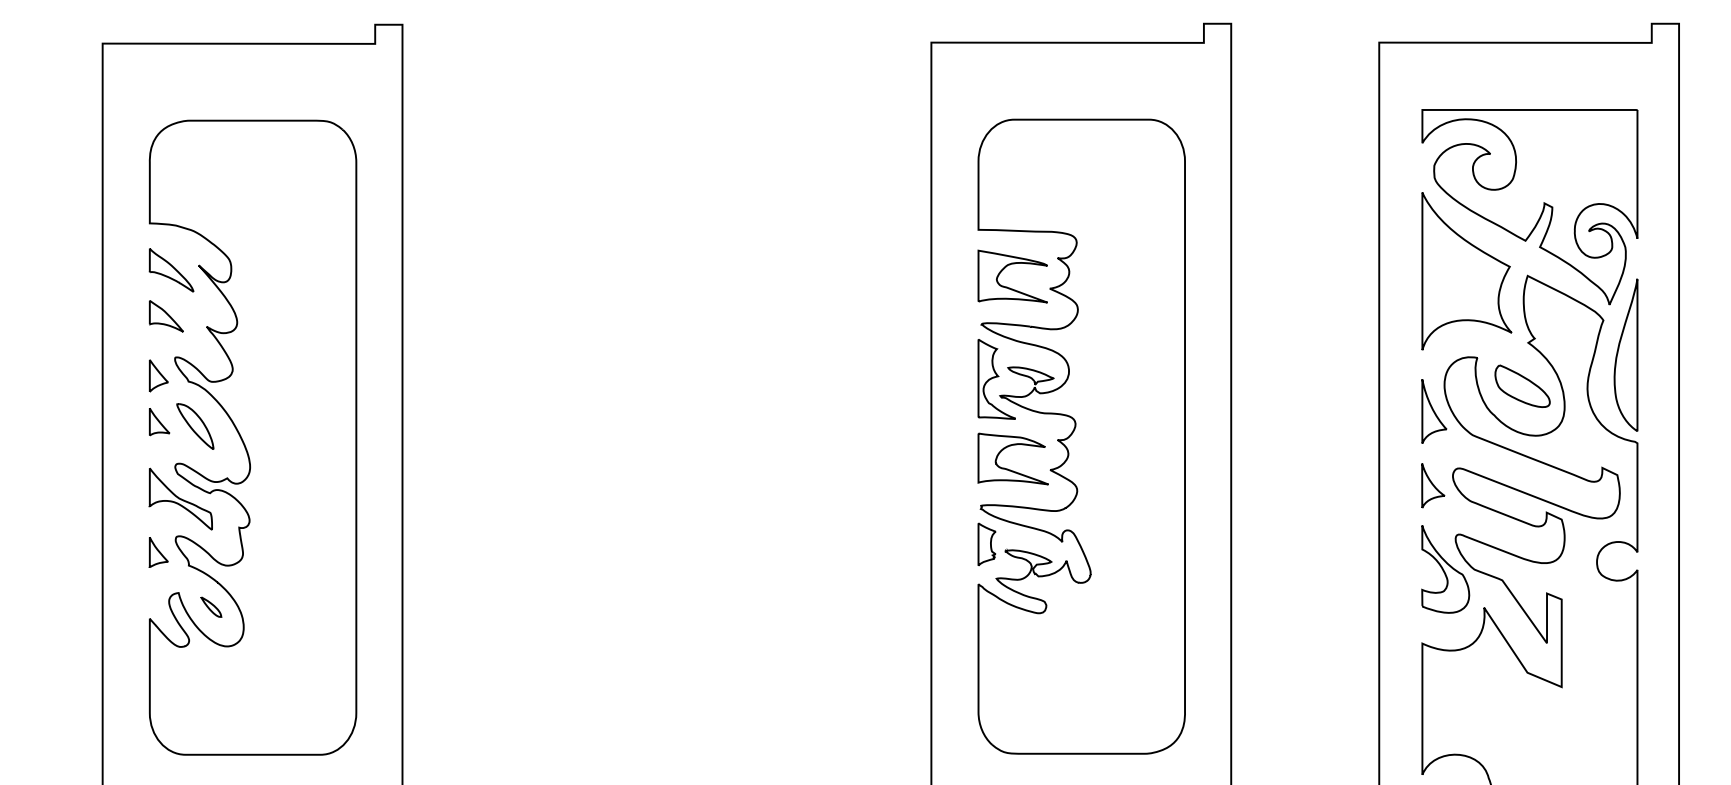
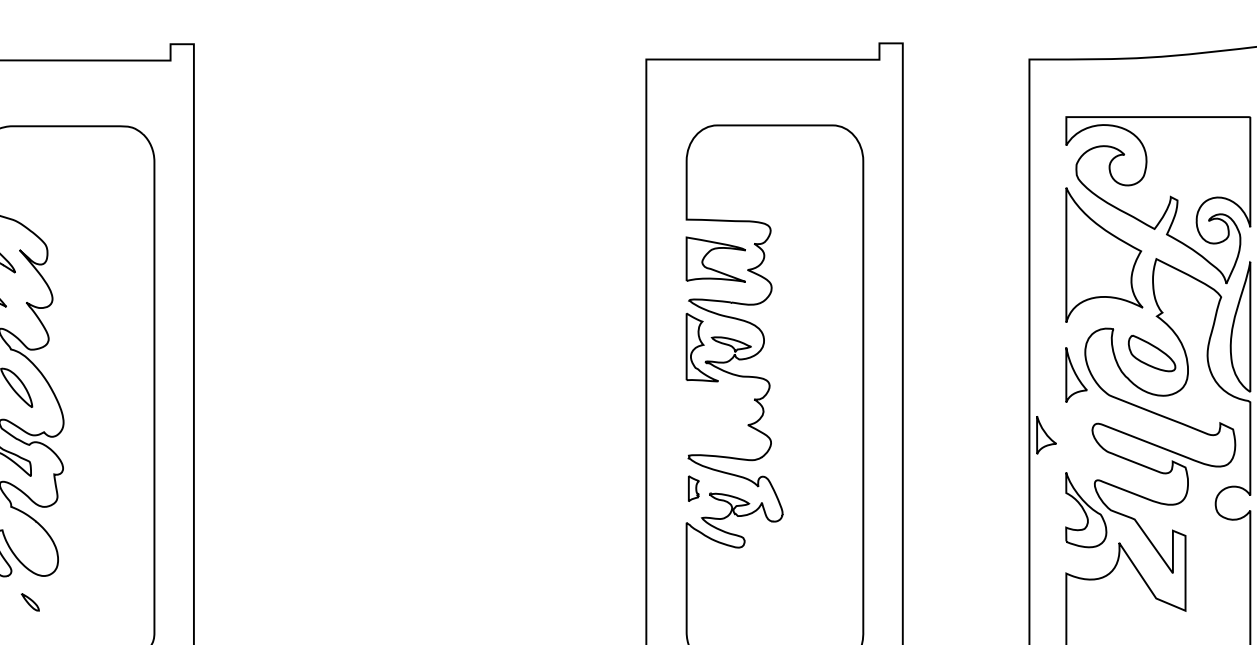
part: (1007, 468) -> (711, 423), removed
part: (1433, 485) -> (1046, 434), moved
part: (986, 544) -> (693, 488), size x0.7
part: (211, 606) -> (30, 601), moved

